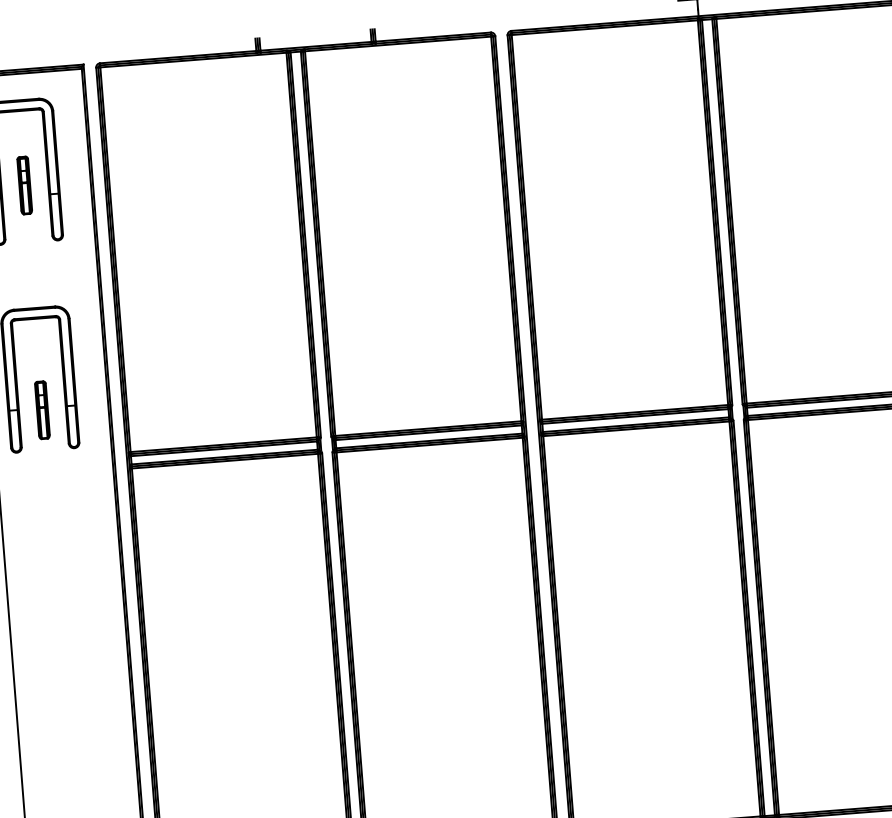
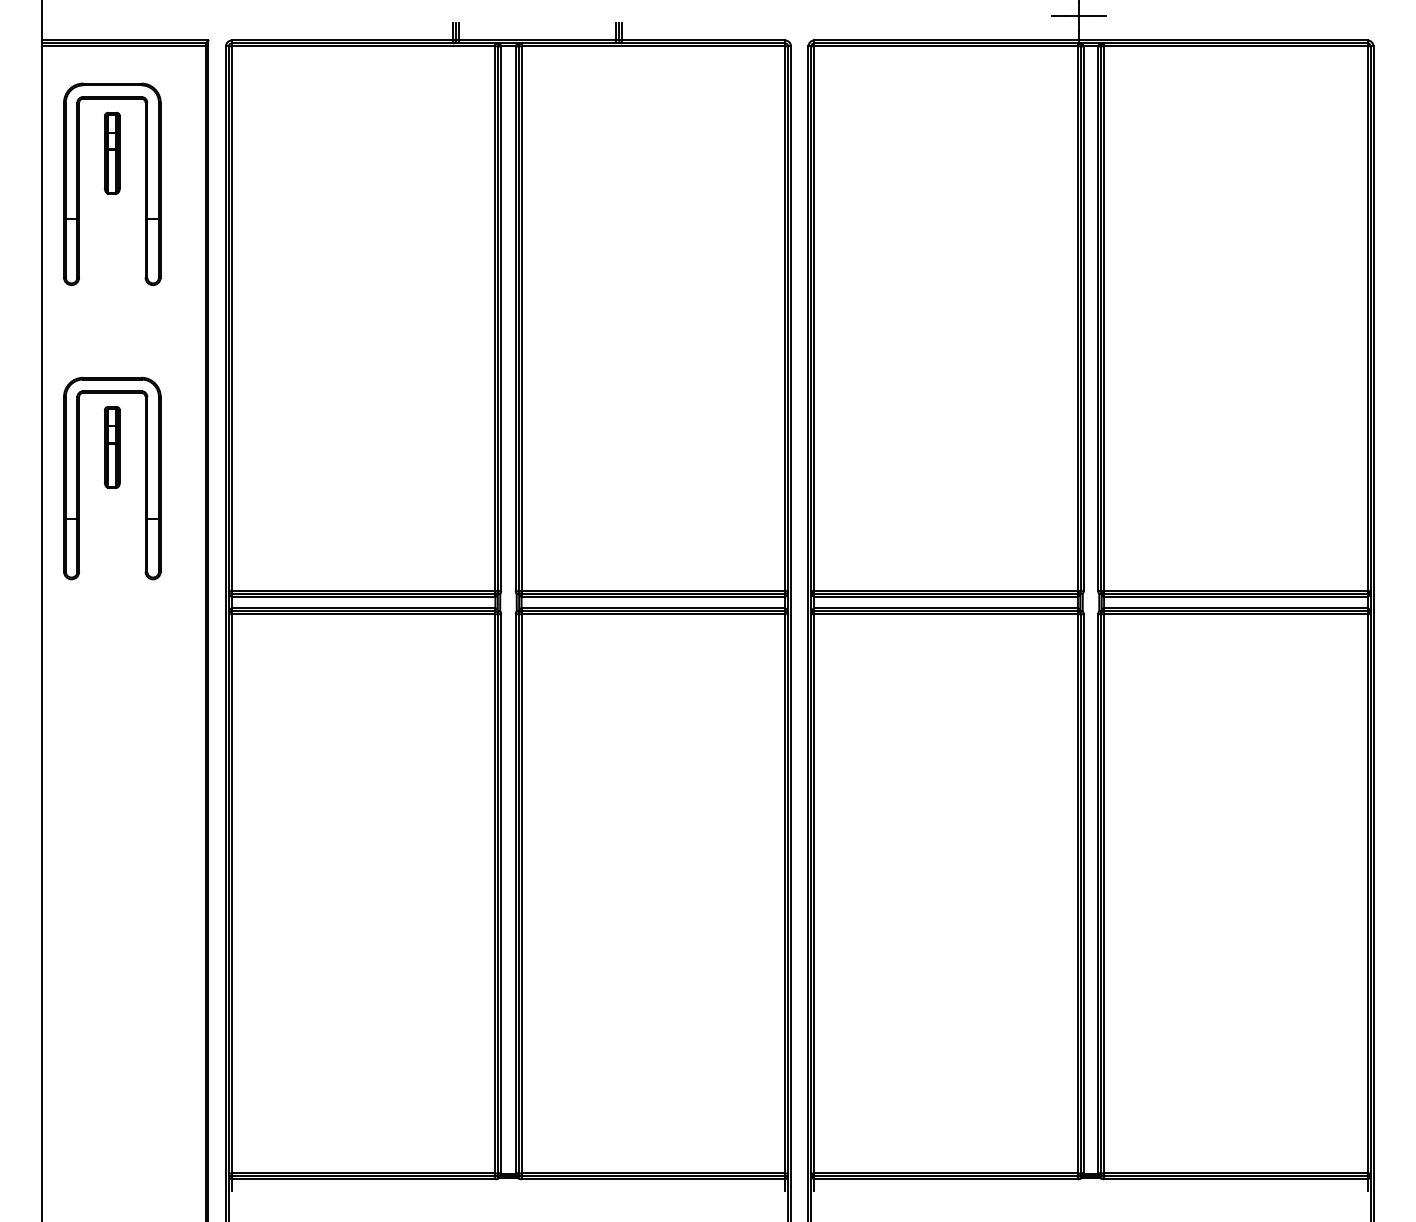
part: (24, 185) -> (111, 152), moved
part: (42, 410) -> (112, 447), moved

